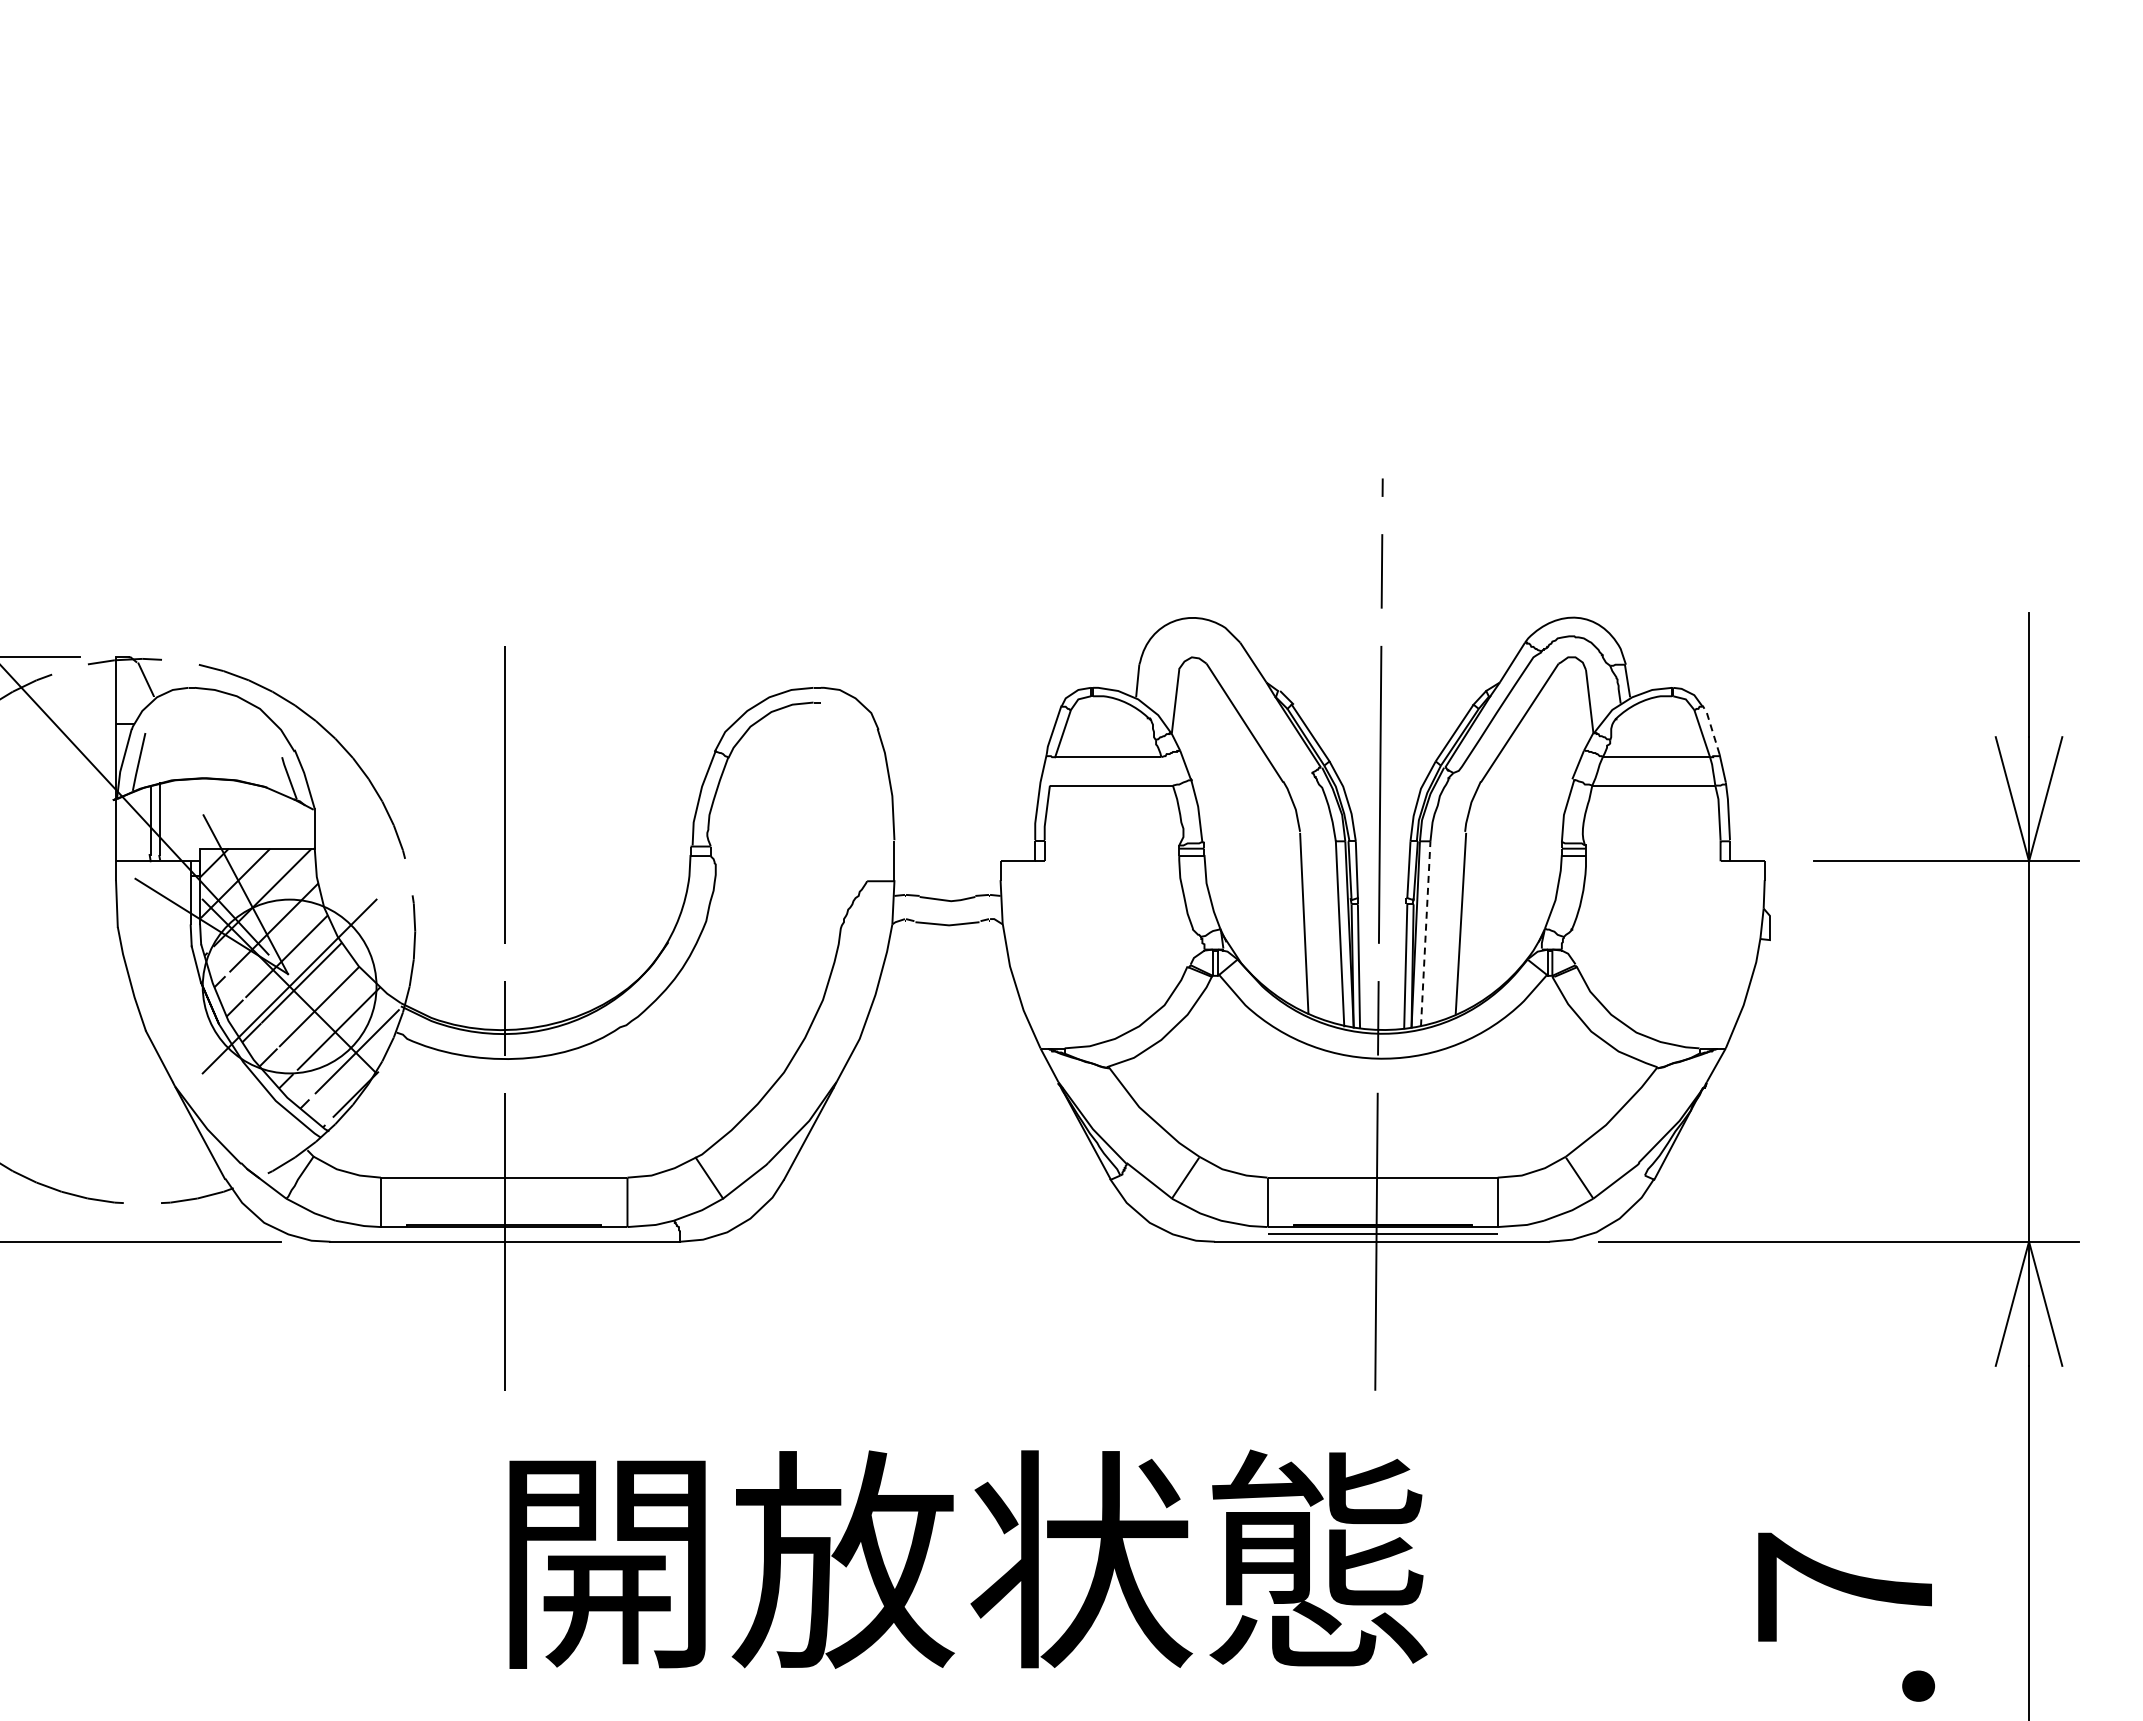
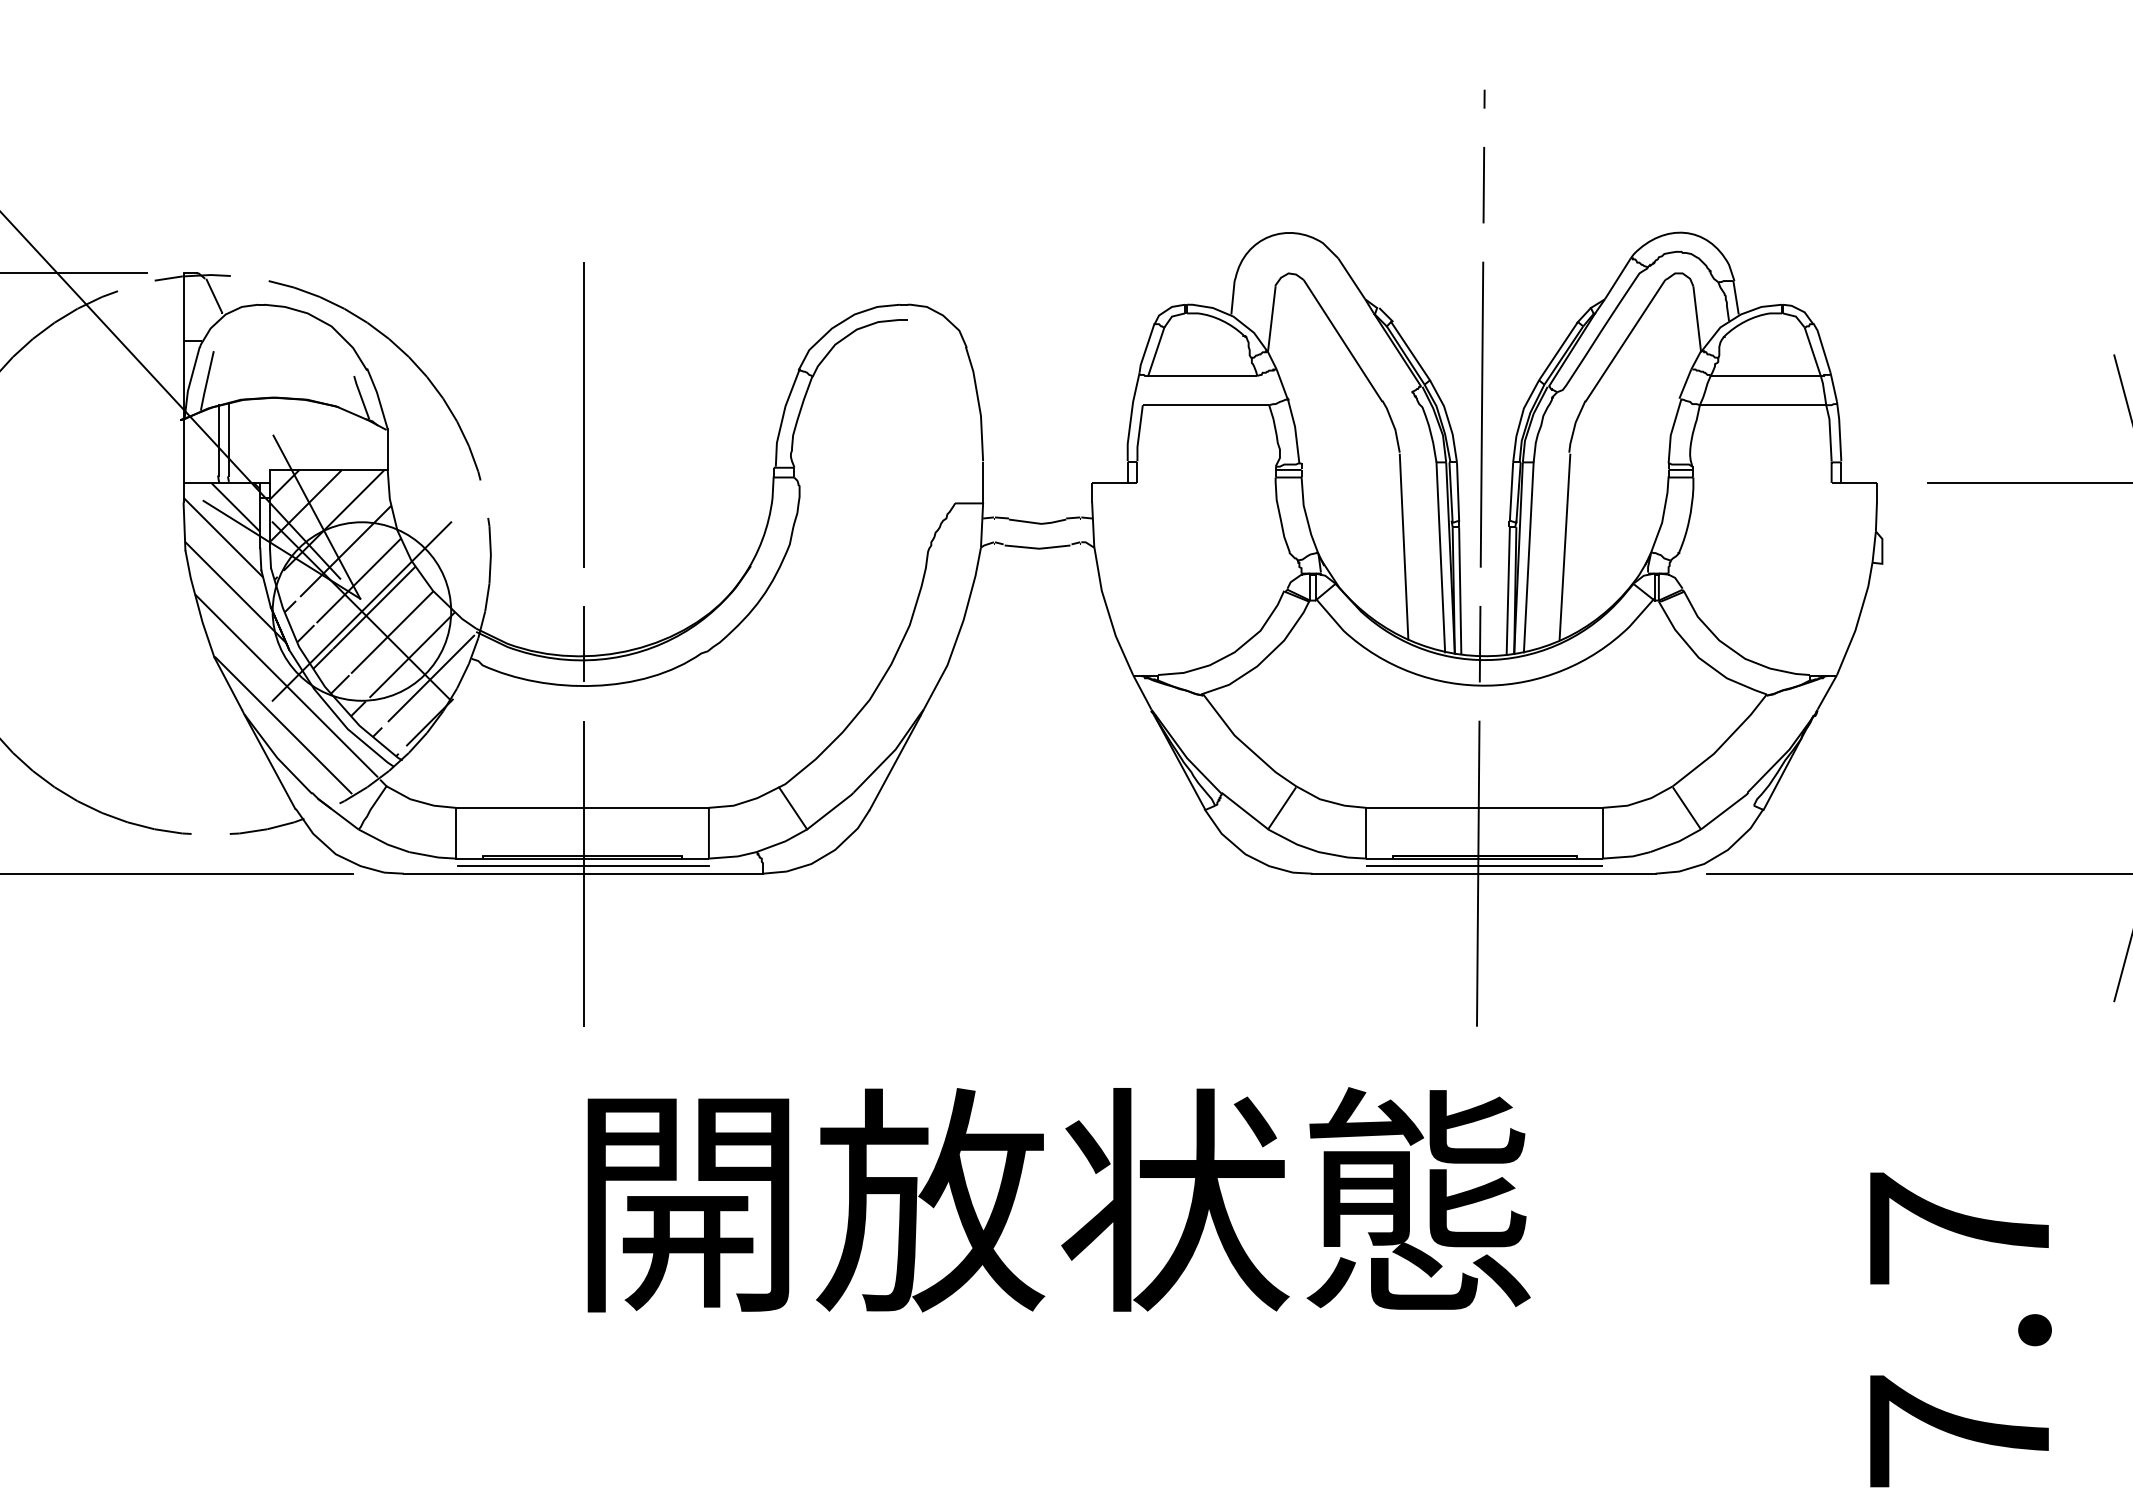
line: (1711, 728) -> (1822, 346), dashed -> solid
line: (1425, 933) -> (1528, 557), dashed -> solid
hatch: (210, 1012) -> (280, 638), added
line: (505, 1234) -> (583, 866), added

